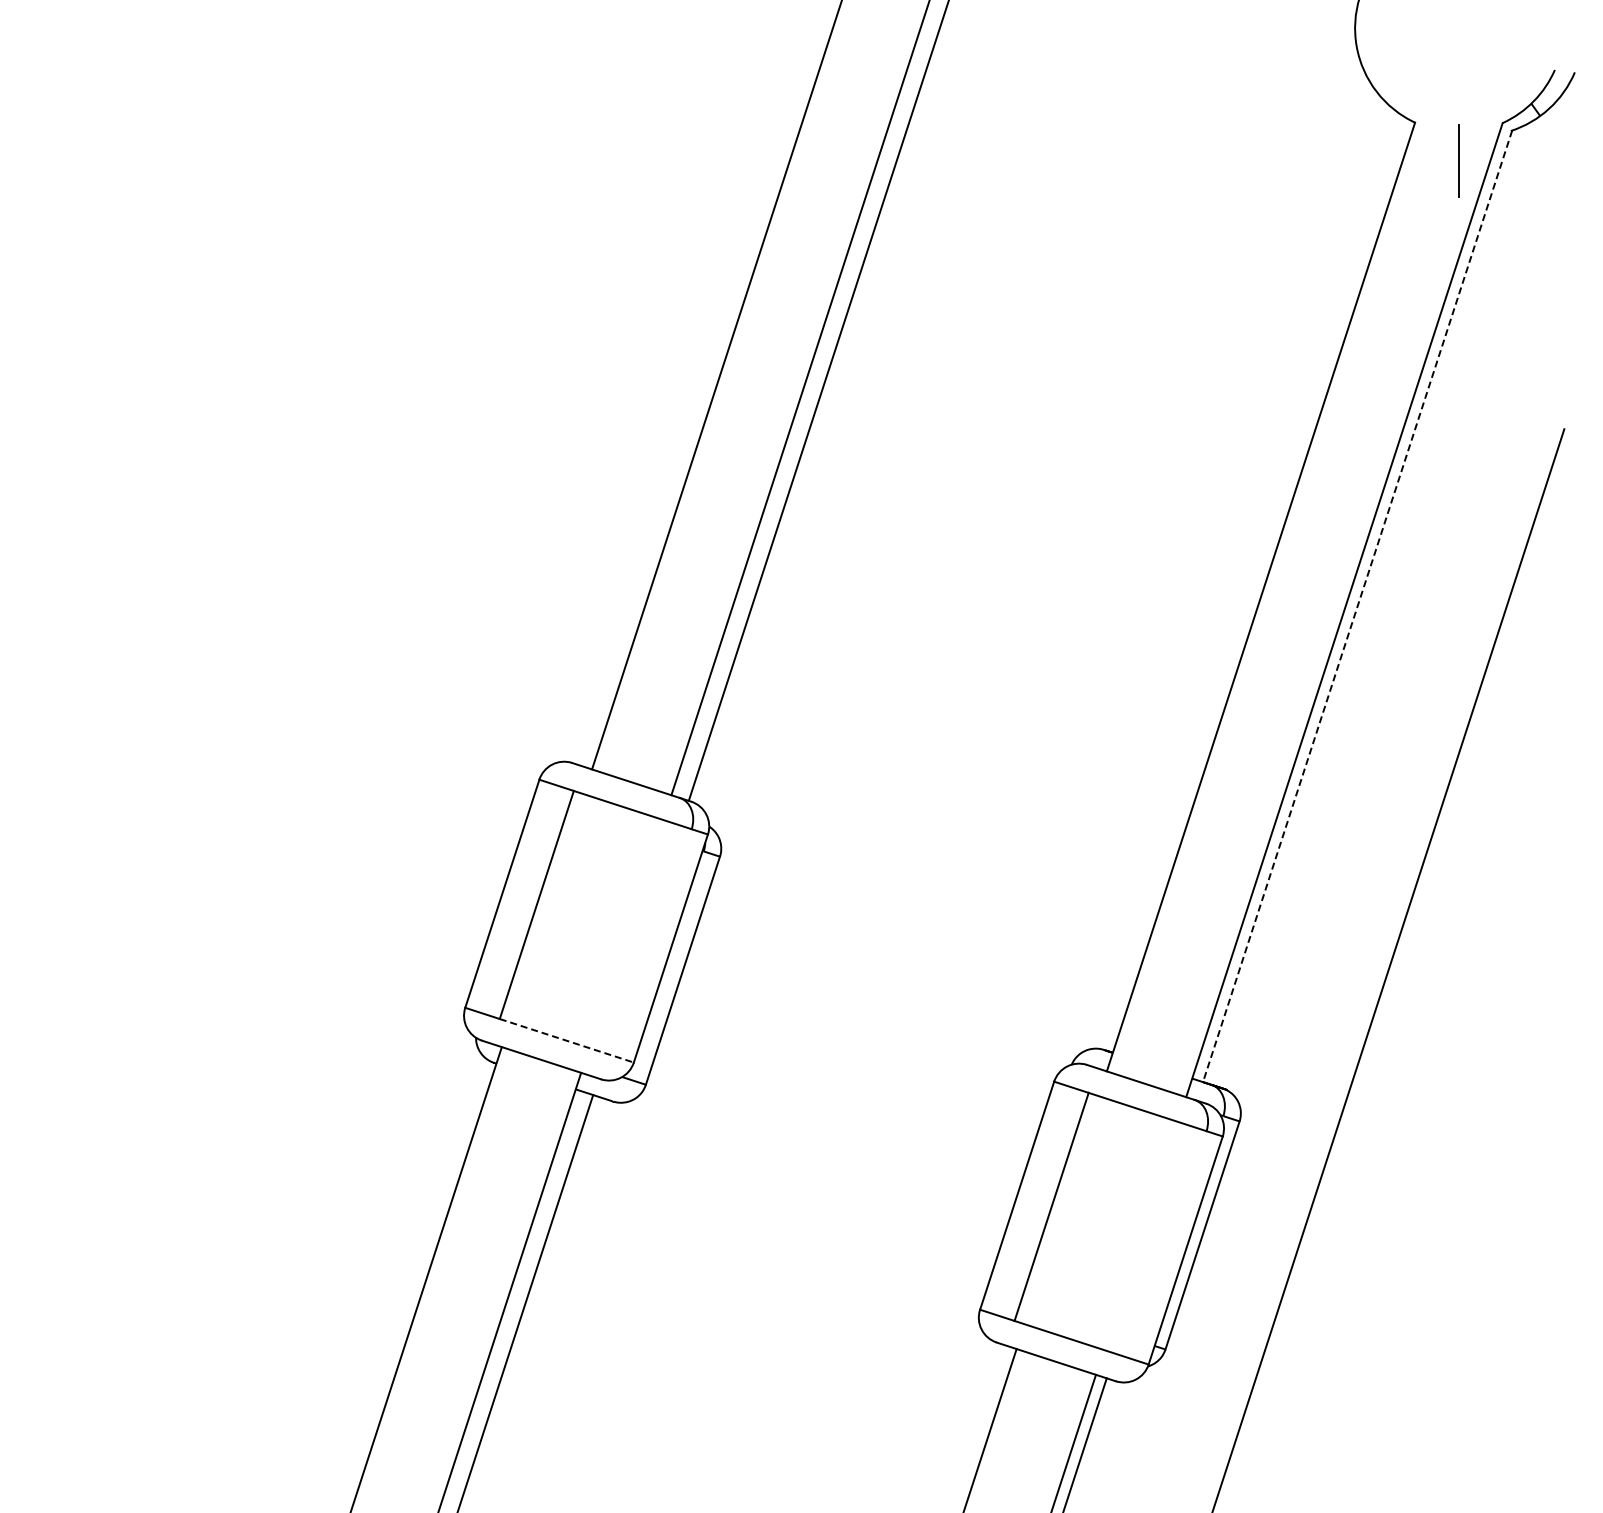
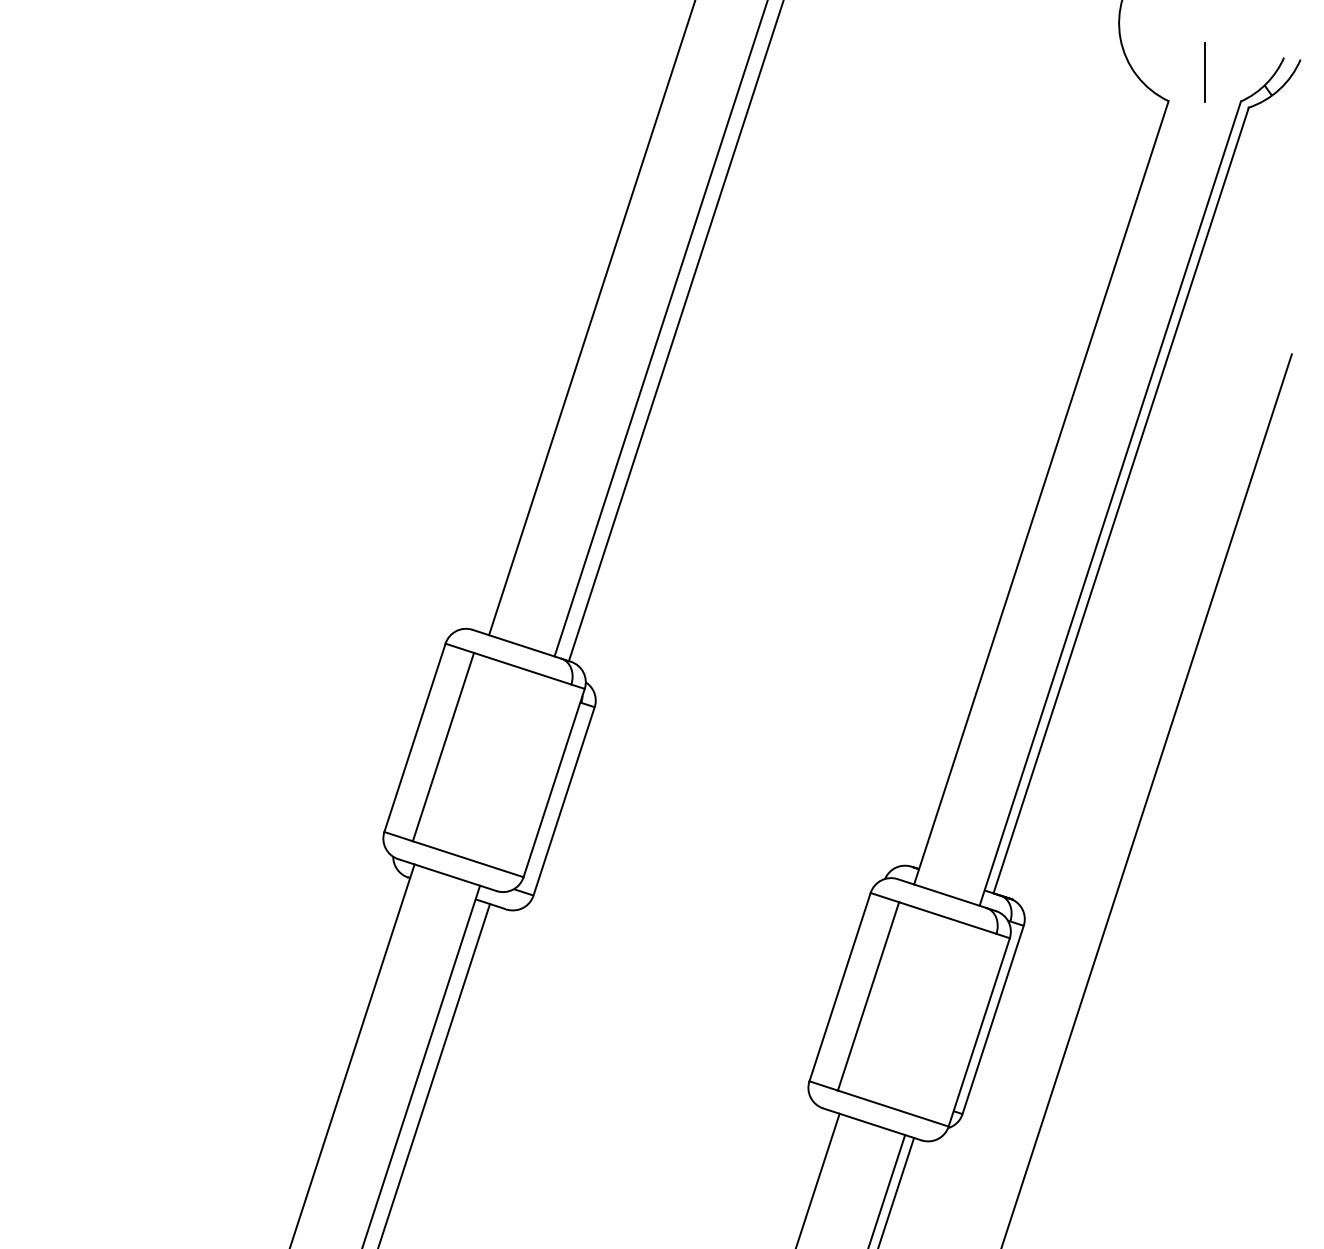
line: (1458, 160) -> (1204, 72), moved
line: (1357, 606) -> (1121, 500), dashed -> solid
line: (567, 1040) -> (468, 858), dashed -> solid

